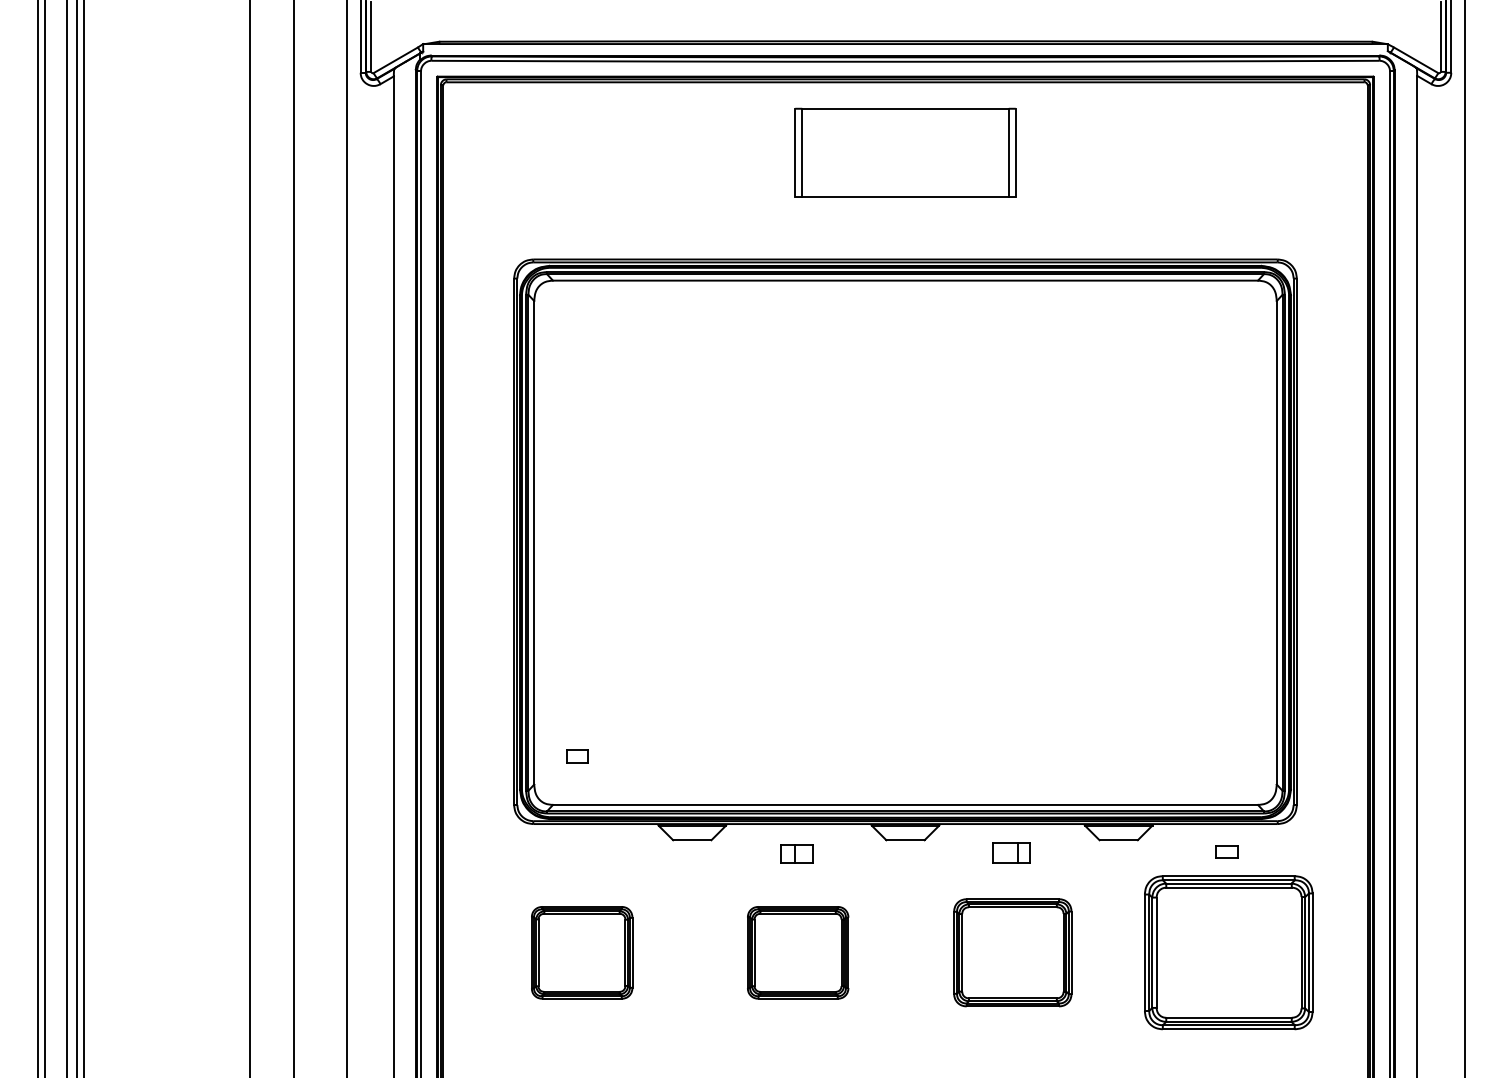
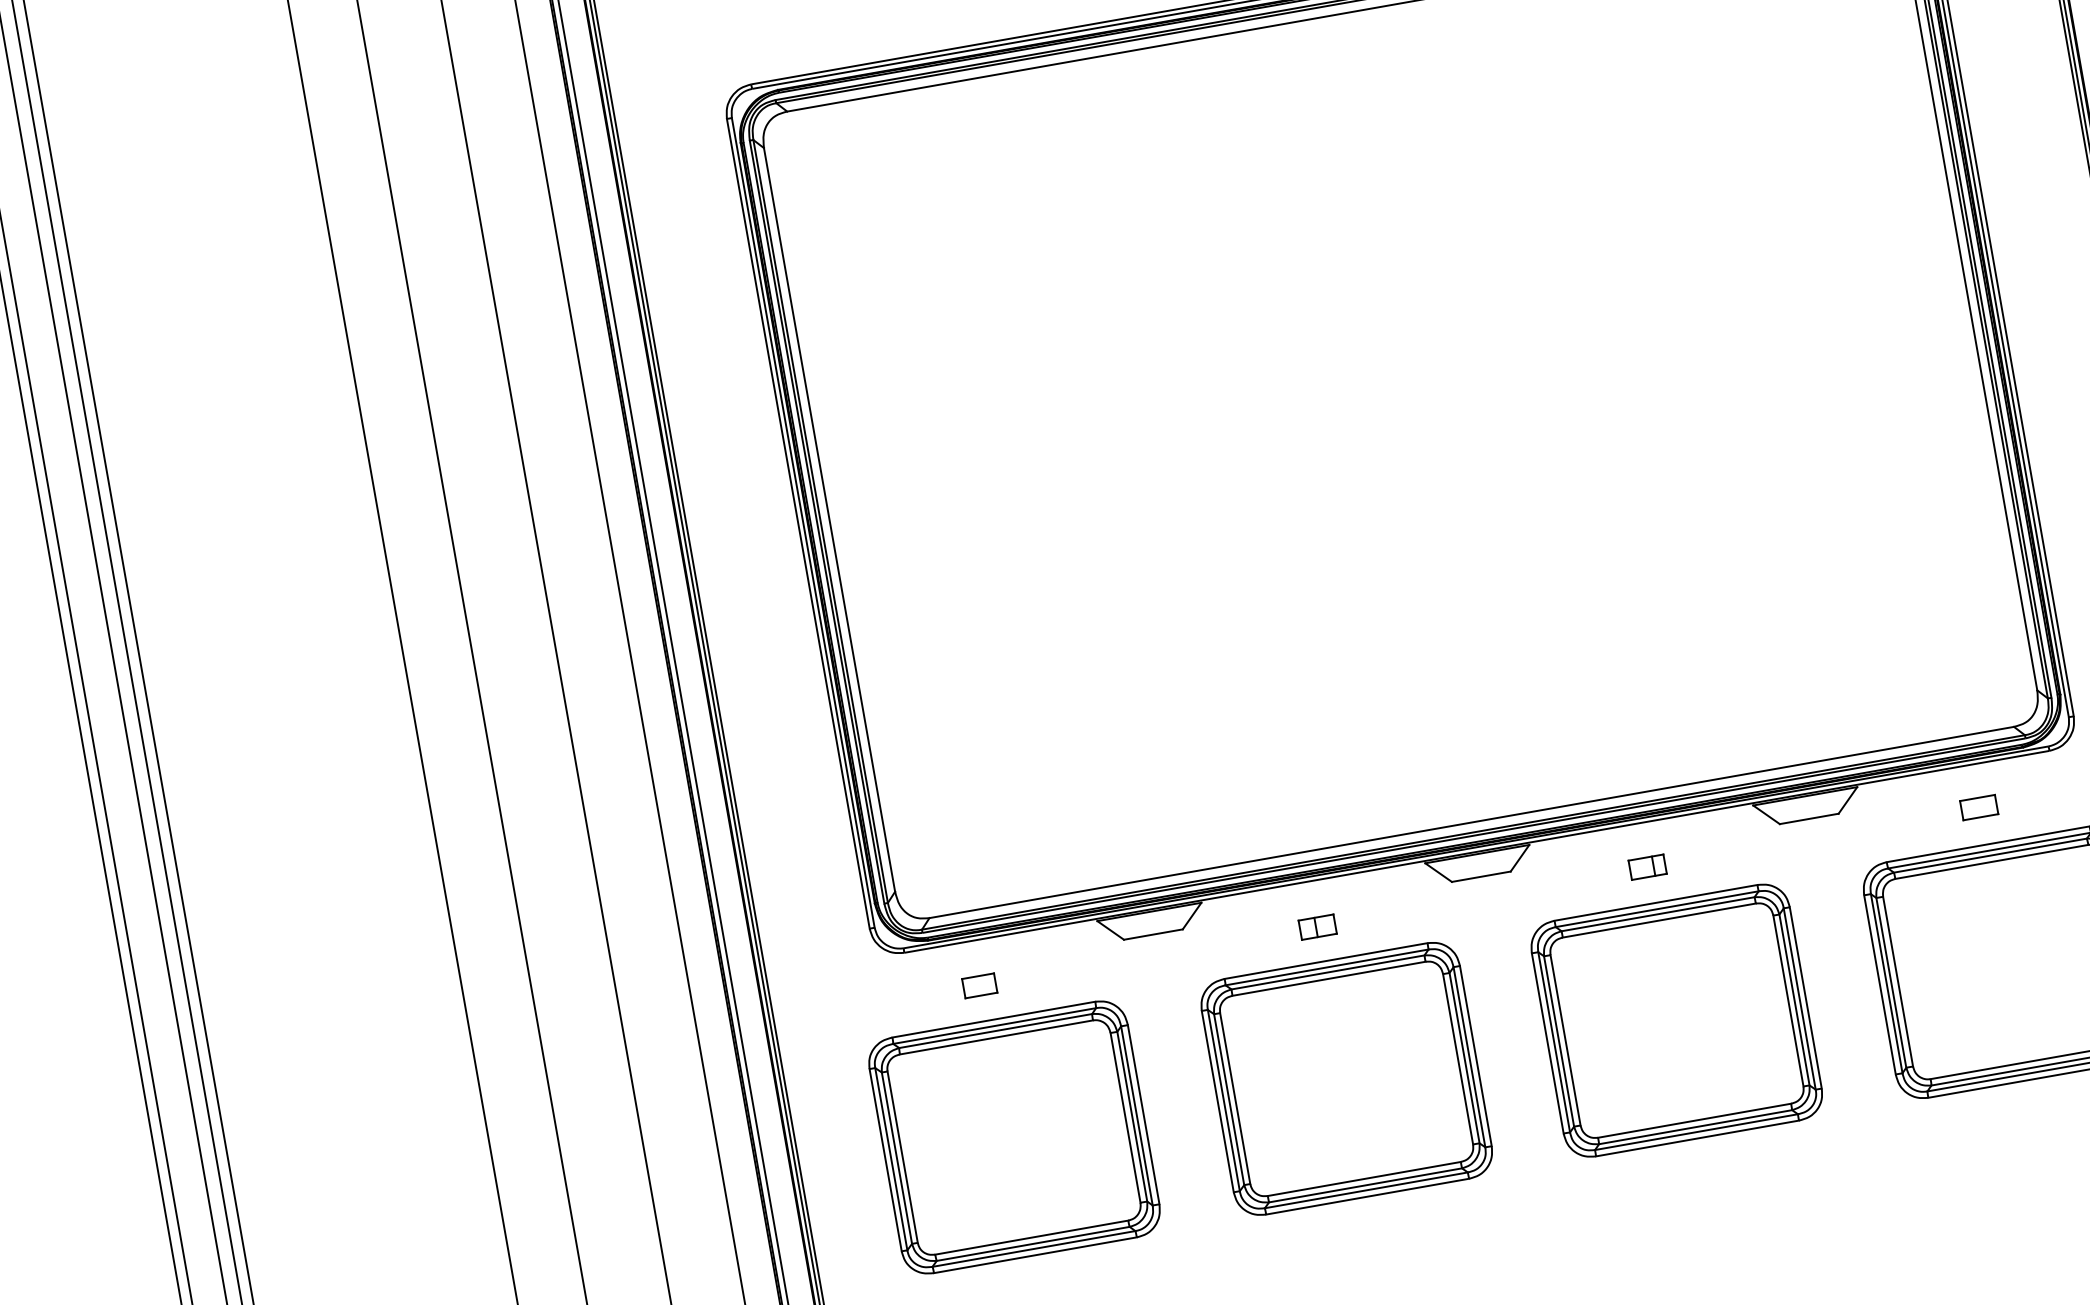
part: (577, 756) -> (980, 986), moved
part: (1011, 852) -> (1647, 866), size x0.62
part: (796, 853) -> (1317, 926), size x0.71
part: (581, 952) -> (1013, 1137), size x1.67
part: (797, 952) -> (1345, 1078), size x1.67
part: (1012, 952) -> (1676, 1020), size x1.43

